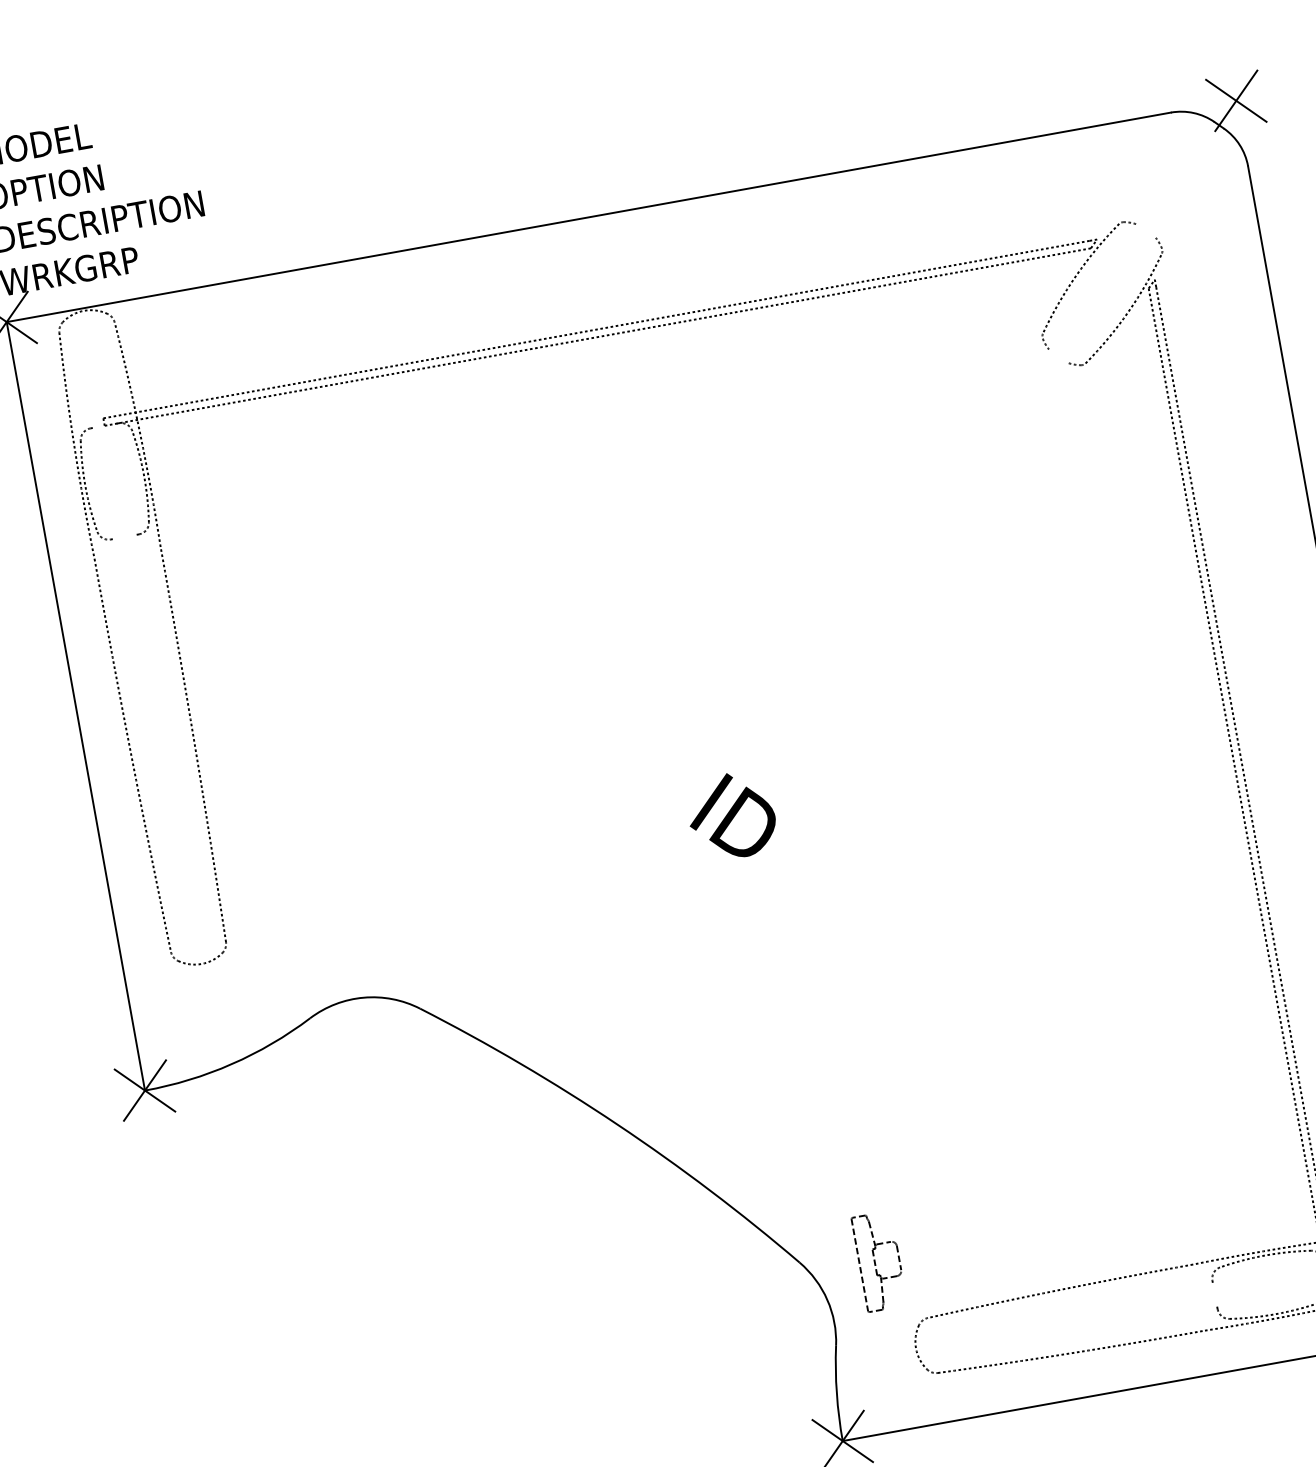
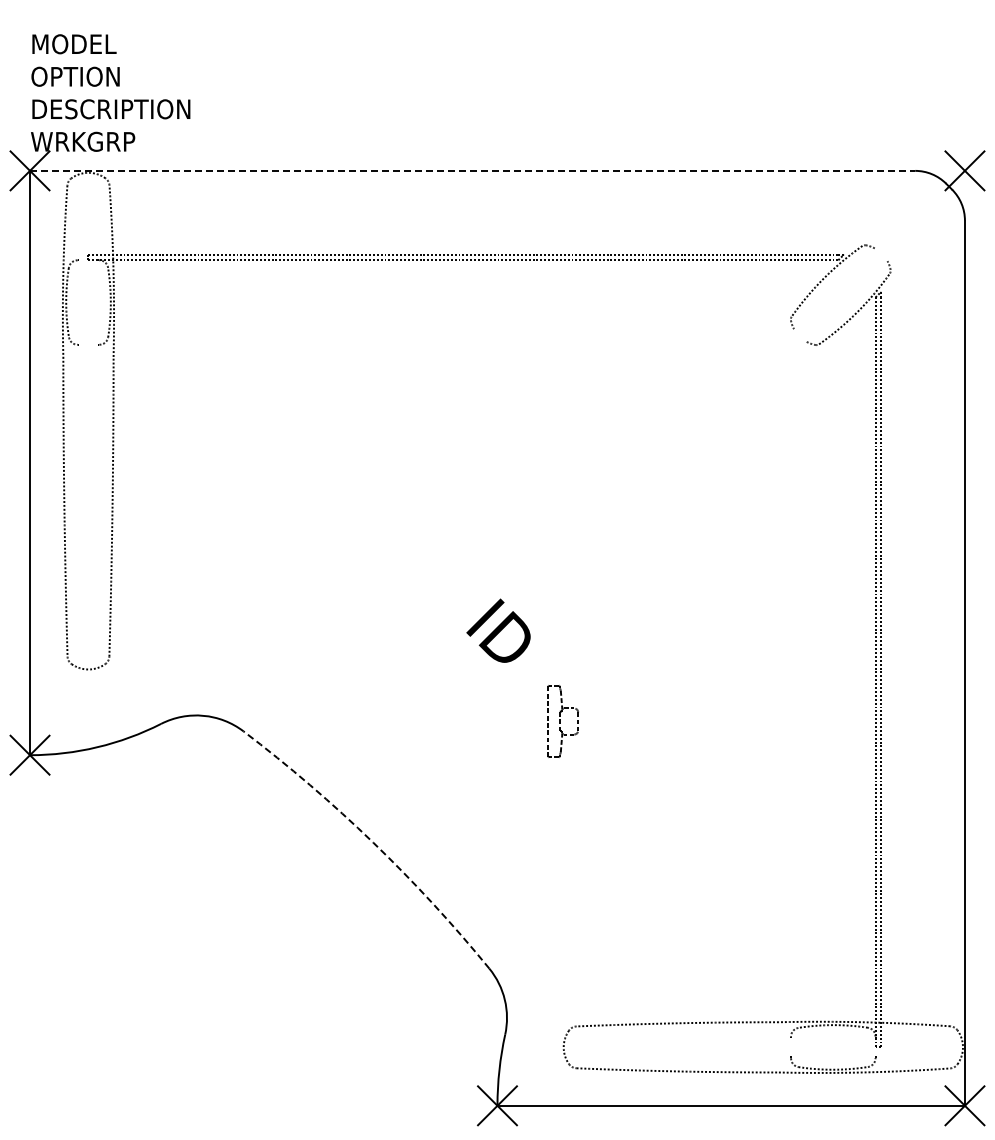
line: (588, 216) -> (472, 170), solid -> dashed
arc: (617, 1124) -> (373, 842), solid -> dashed
part: (878, 1261) -> (562, 721), moved

